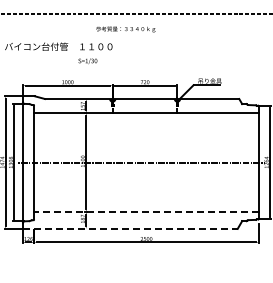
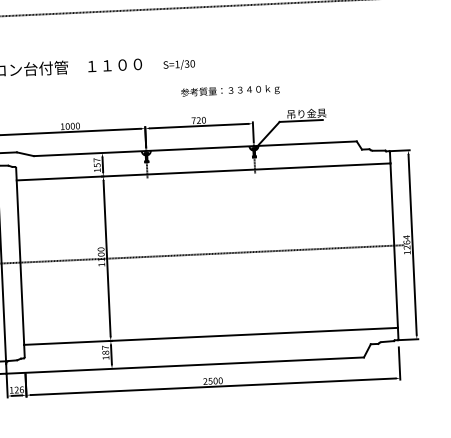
text: (125, 29) -> (229, 91), moved
text: (87, 61) -> (178, 65), moved
line: (146, 212) -> (211, 337), dashed -> solid
line: (130, 228) -> (185, 364), dashed -> solid

